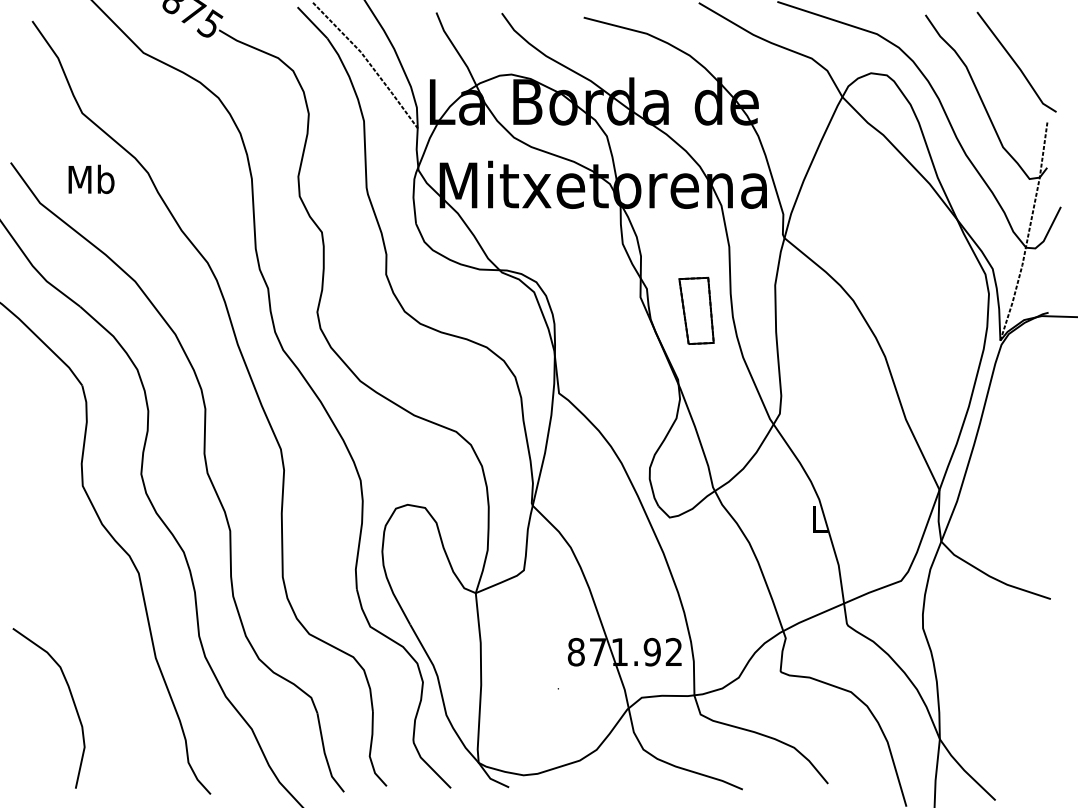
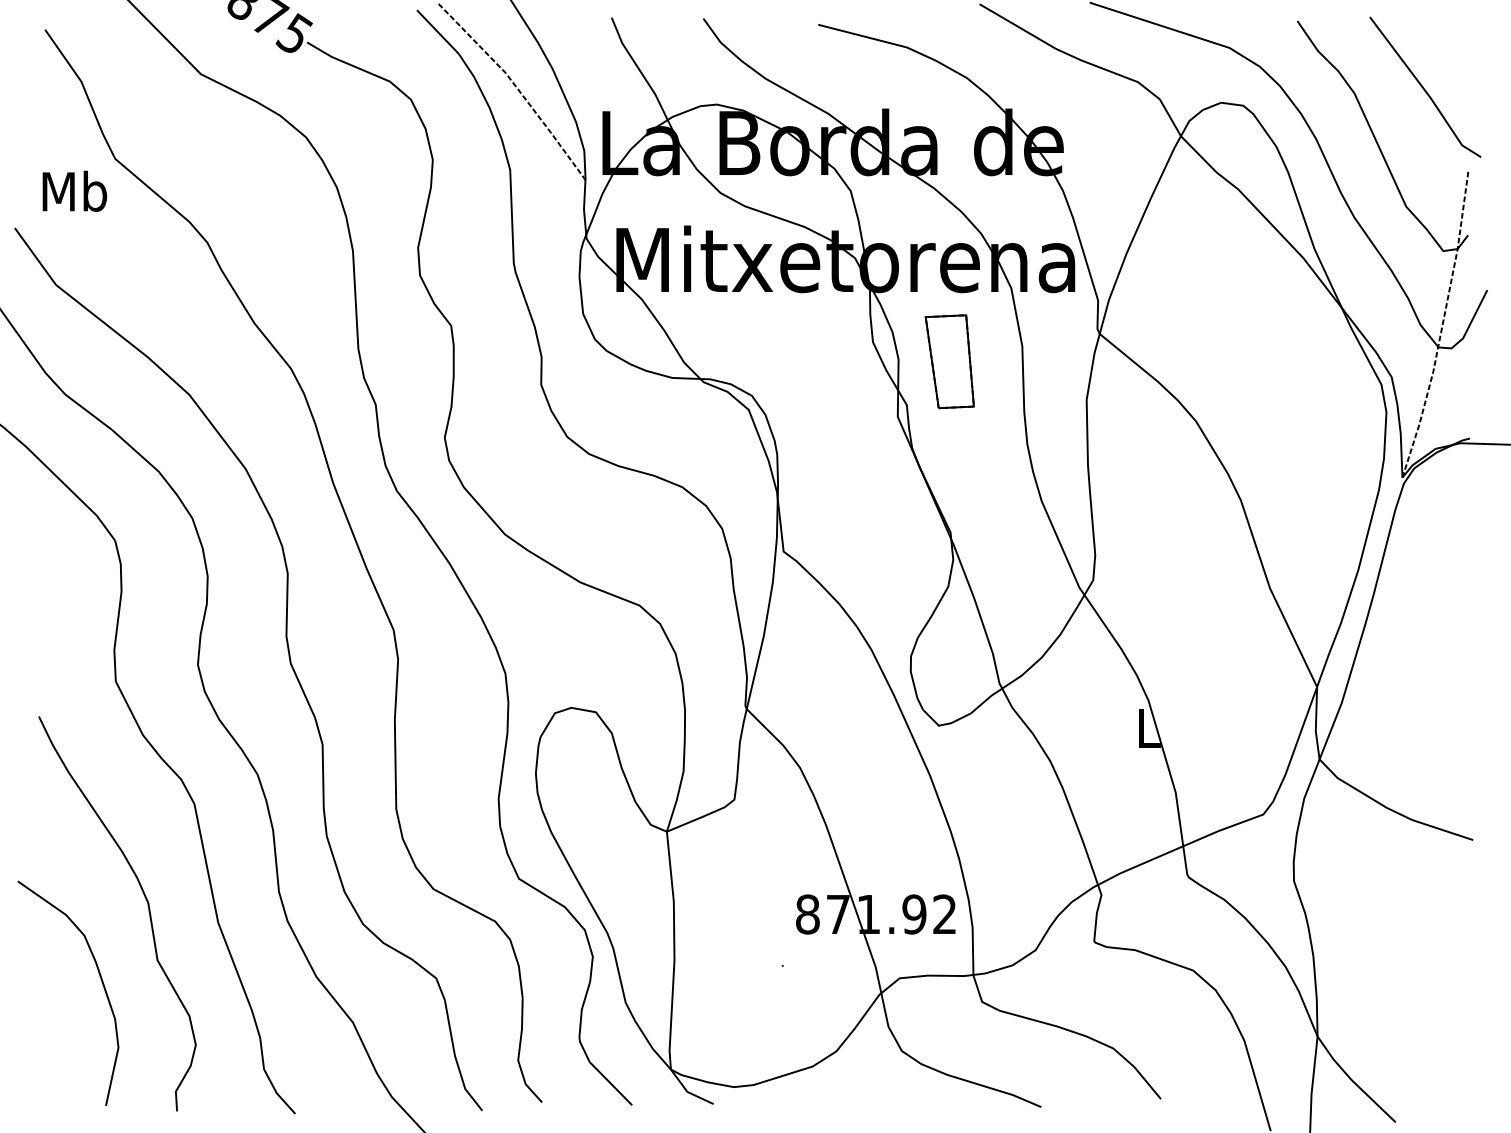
text: (91, 179) -> (74, 191), moved
part: (696, 310) -> (949, 361), moved
curve: (105, 649) -> (147, 910), added

